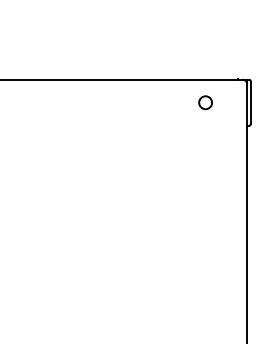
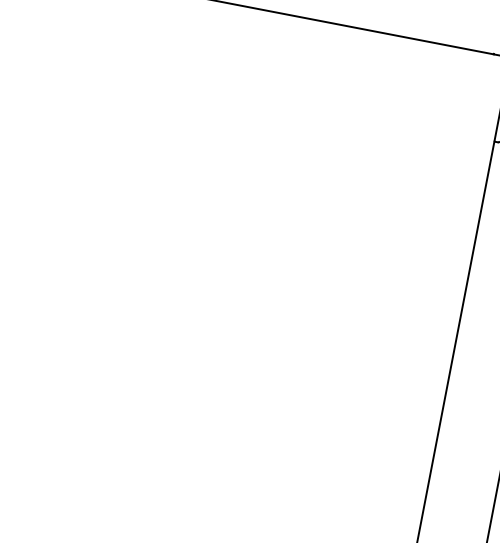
circle: (205, 102) -> (426, 84), removed

